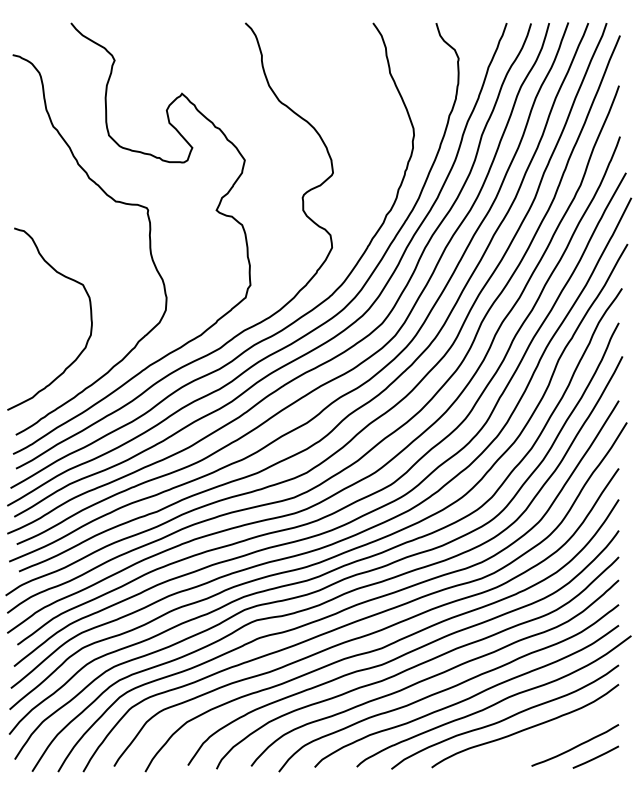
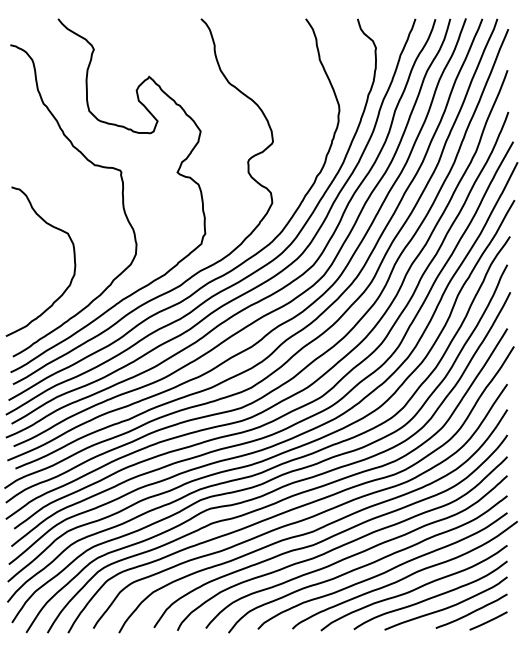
curve: (543, 740) -> (445, 607), added

